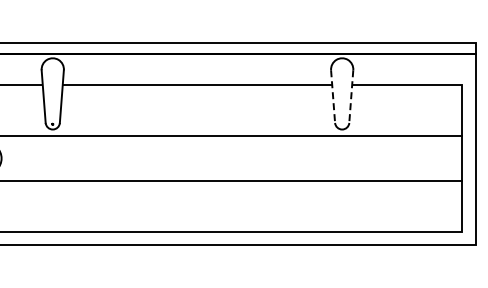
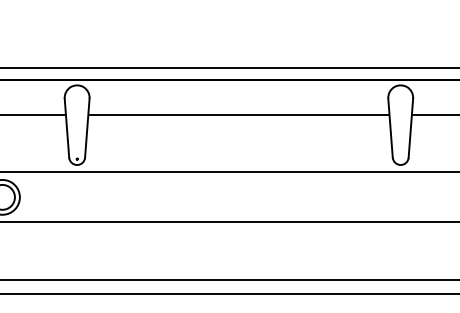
line: (333, 97) -> (390, 129), dashed -> solid
line: (351, 97) -> (411, 129), dashed -> solid

